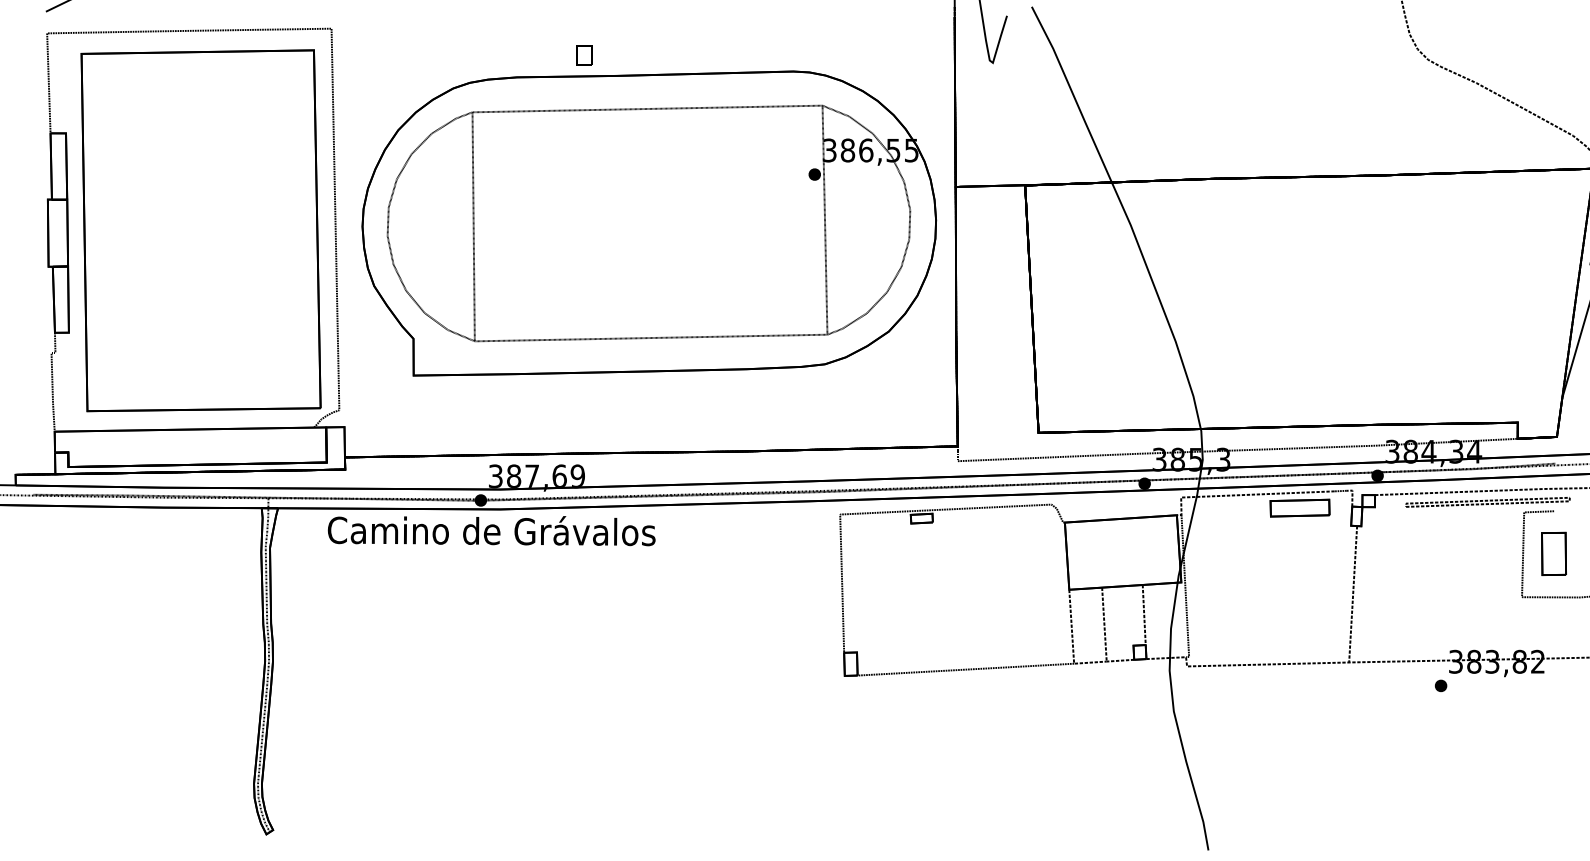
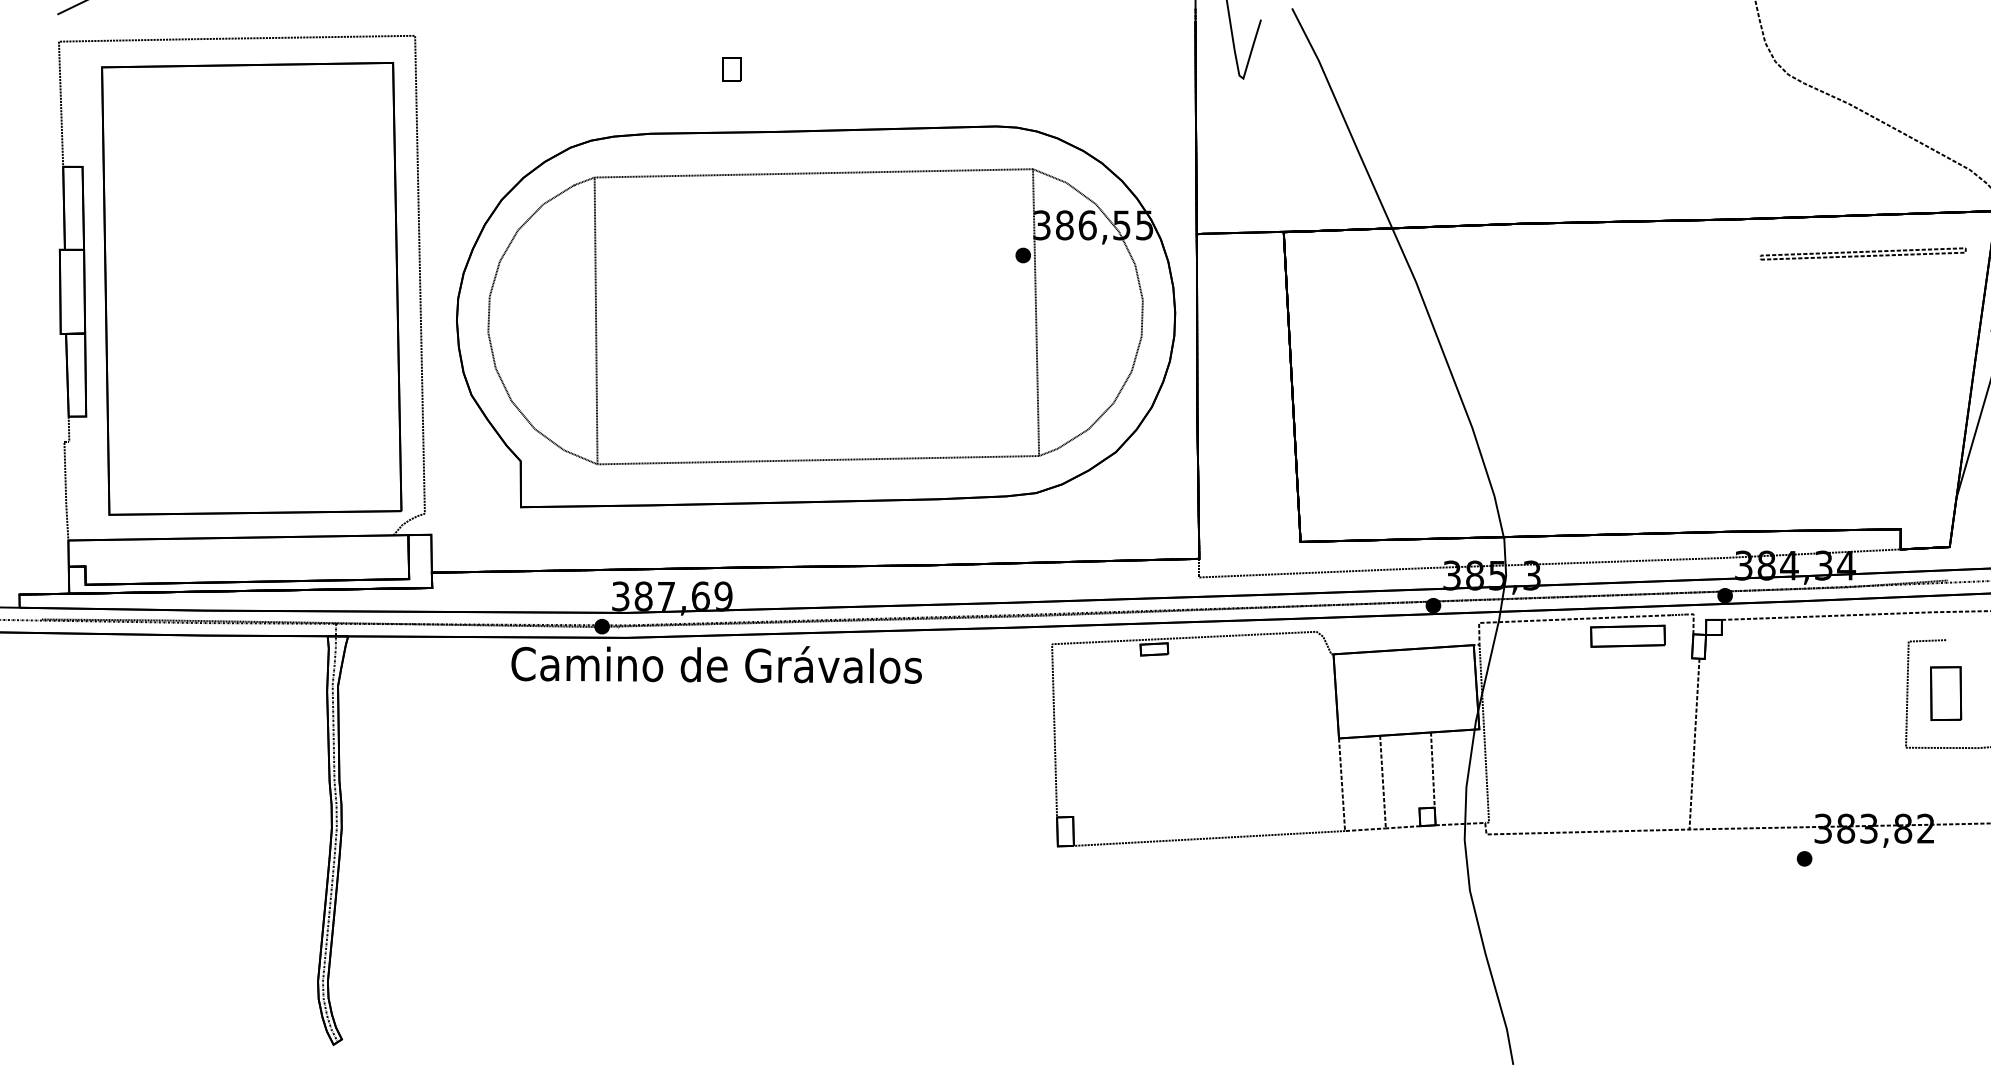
part: (649, 223) -> (816, 316), moved
part: (1487, 501) -> (1862, 253), moved
text: (491, 530) -> (716, 664), moved

